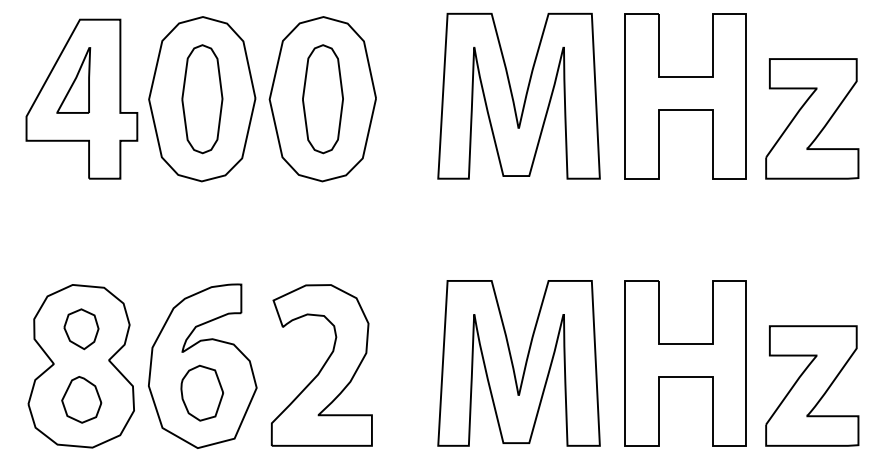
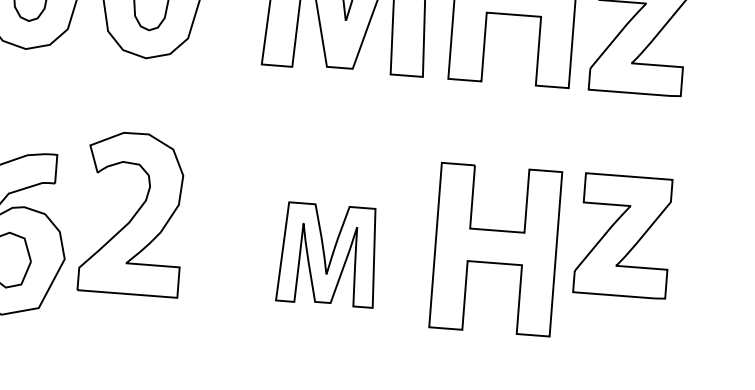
part: (518, 363) -> (327, 254), size x0.6
part: (685, 363) -> (495, 249), moved
part: (321, 365) -> (133, 213), moved
part: (812, 385) -> (623, 235), moved

